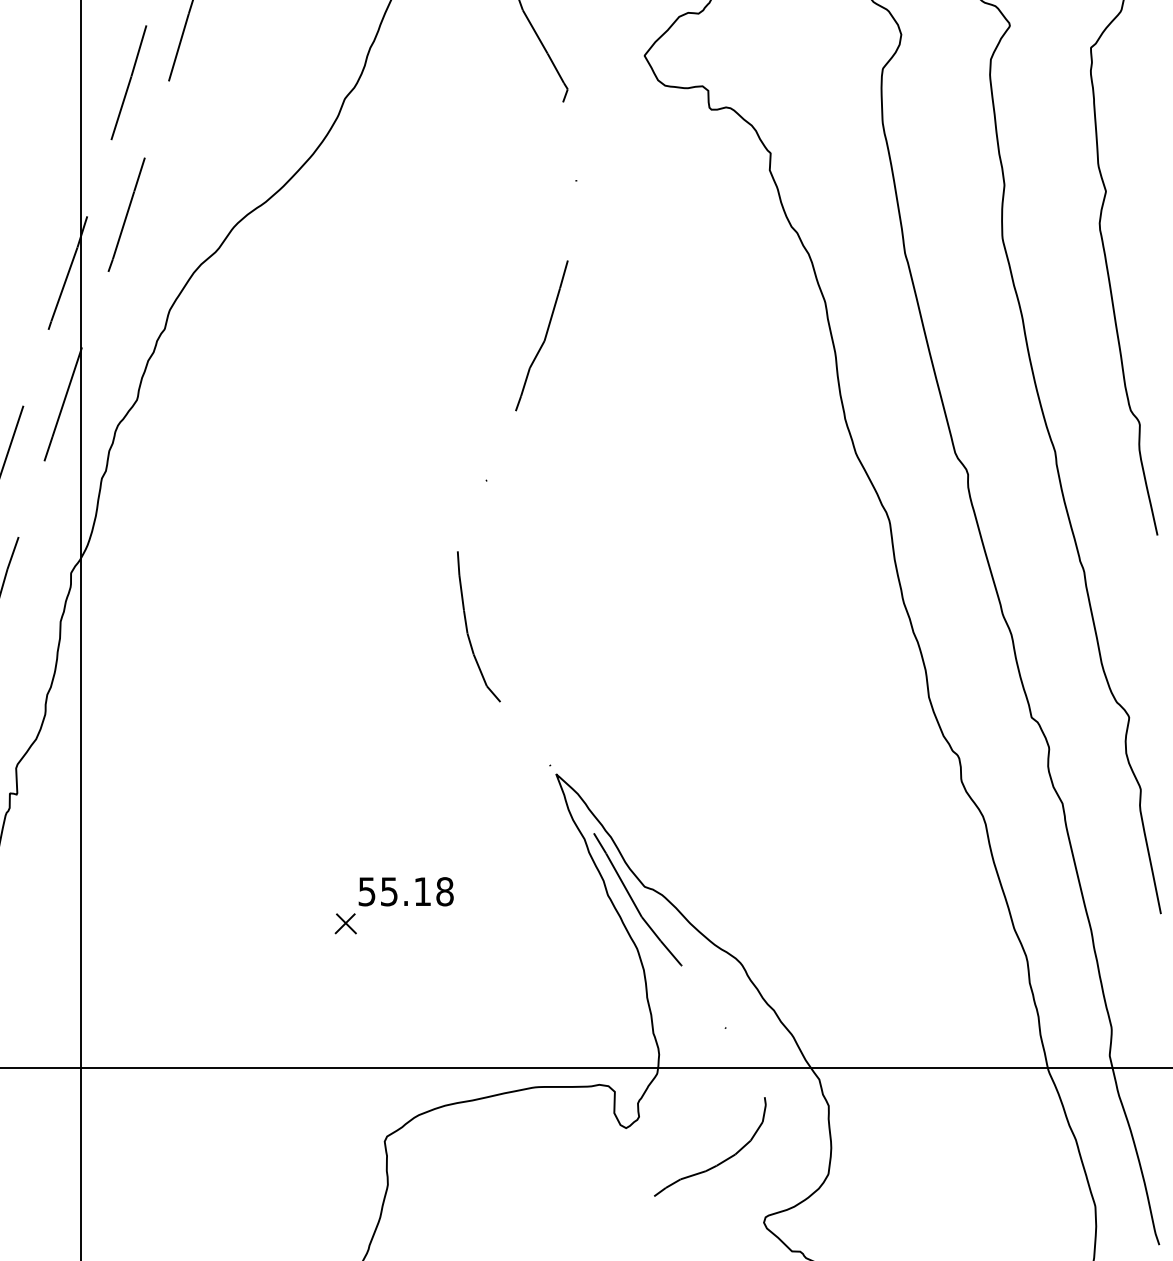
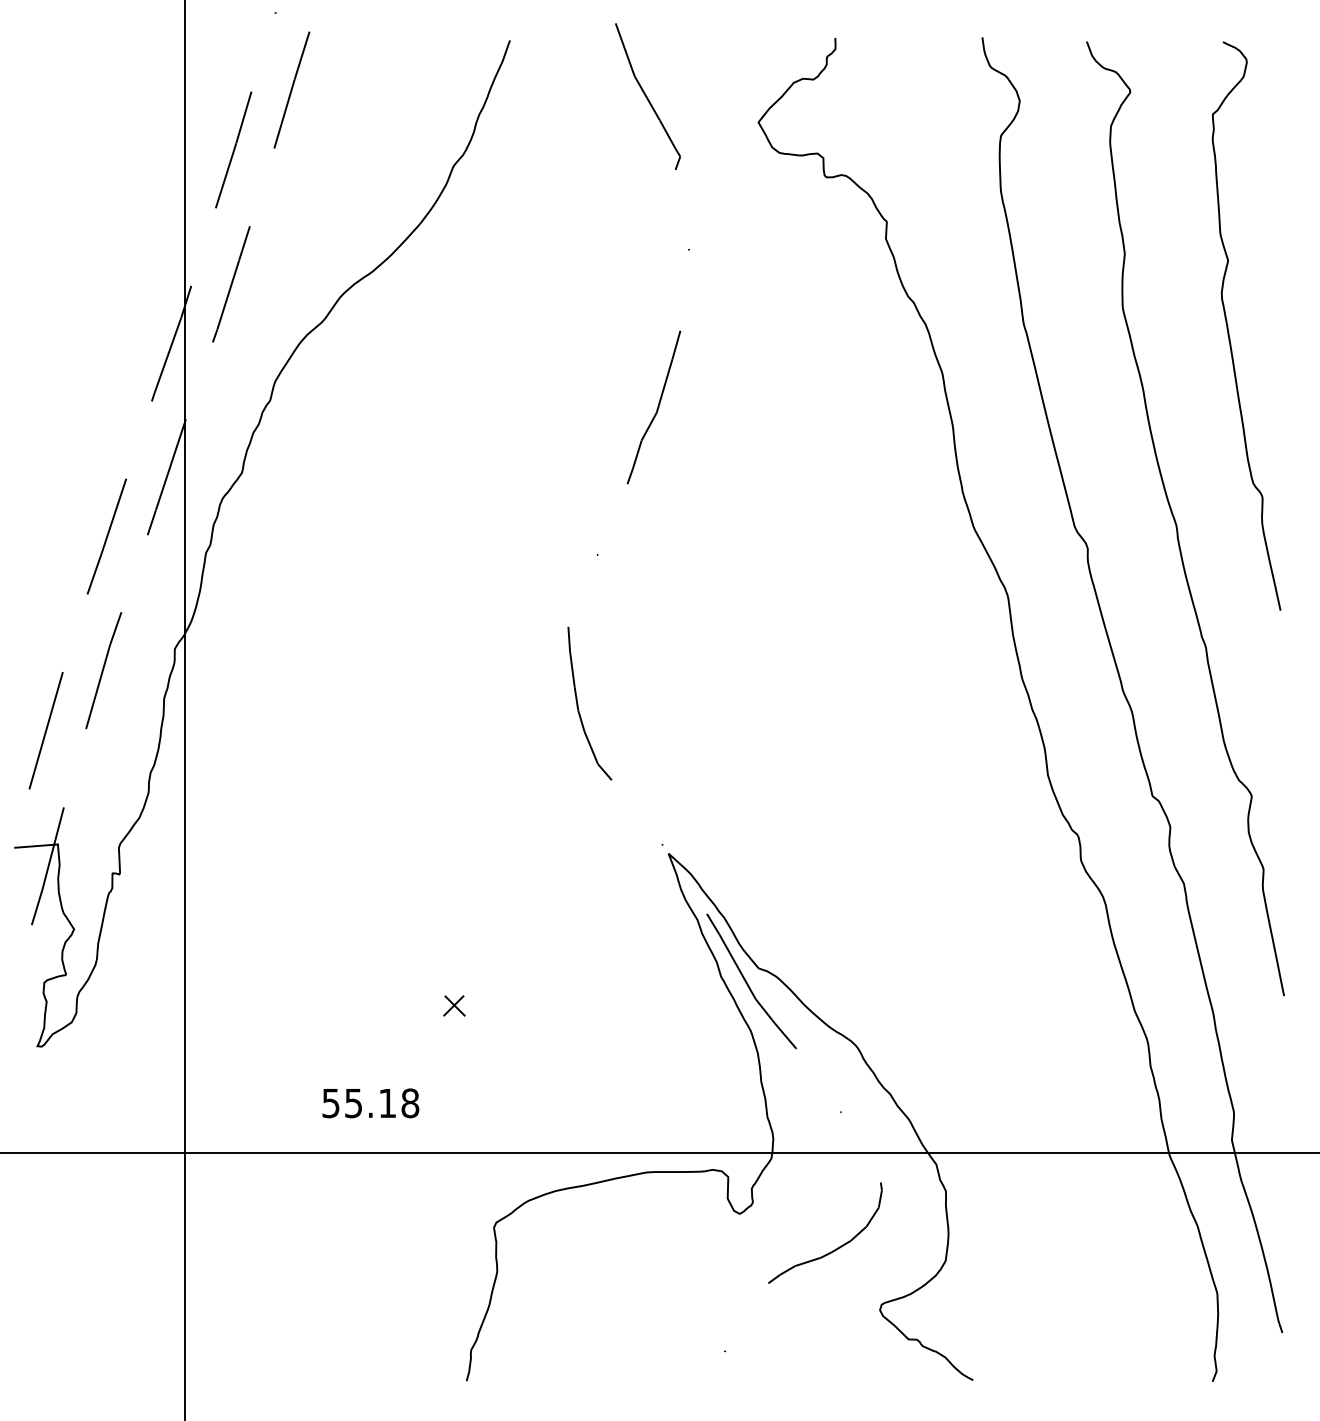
text: (405, 891) -> (370, 1103), moved

